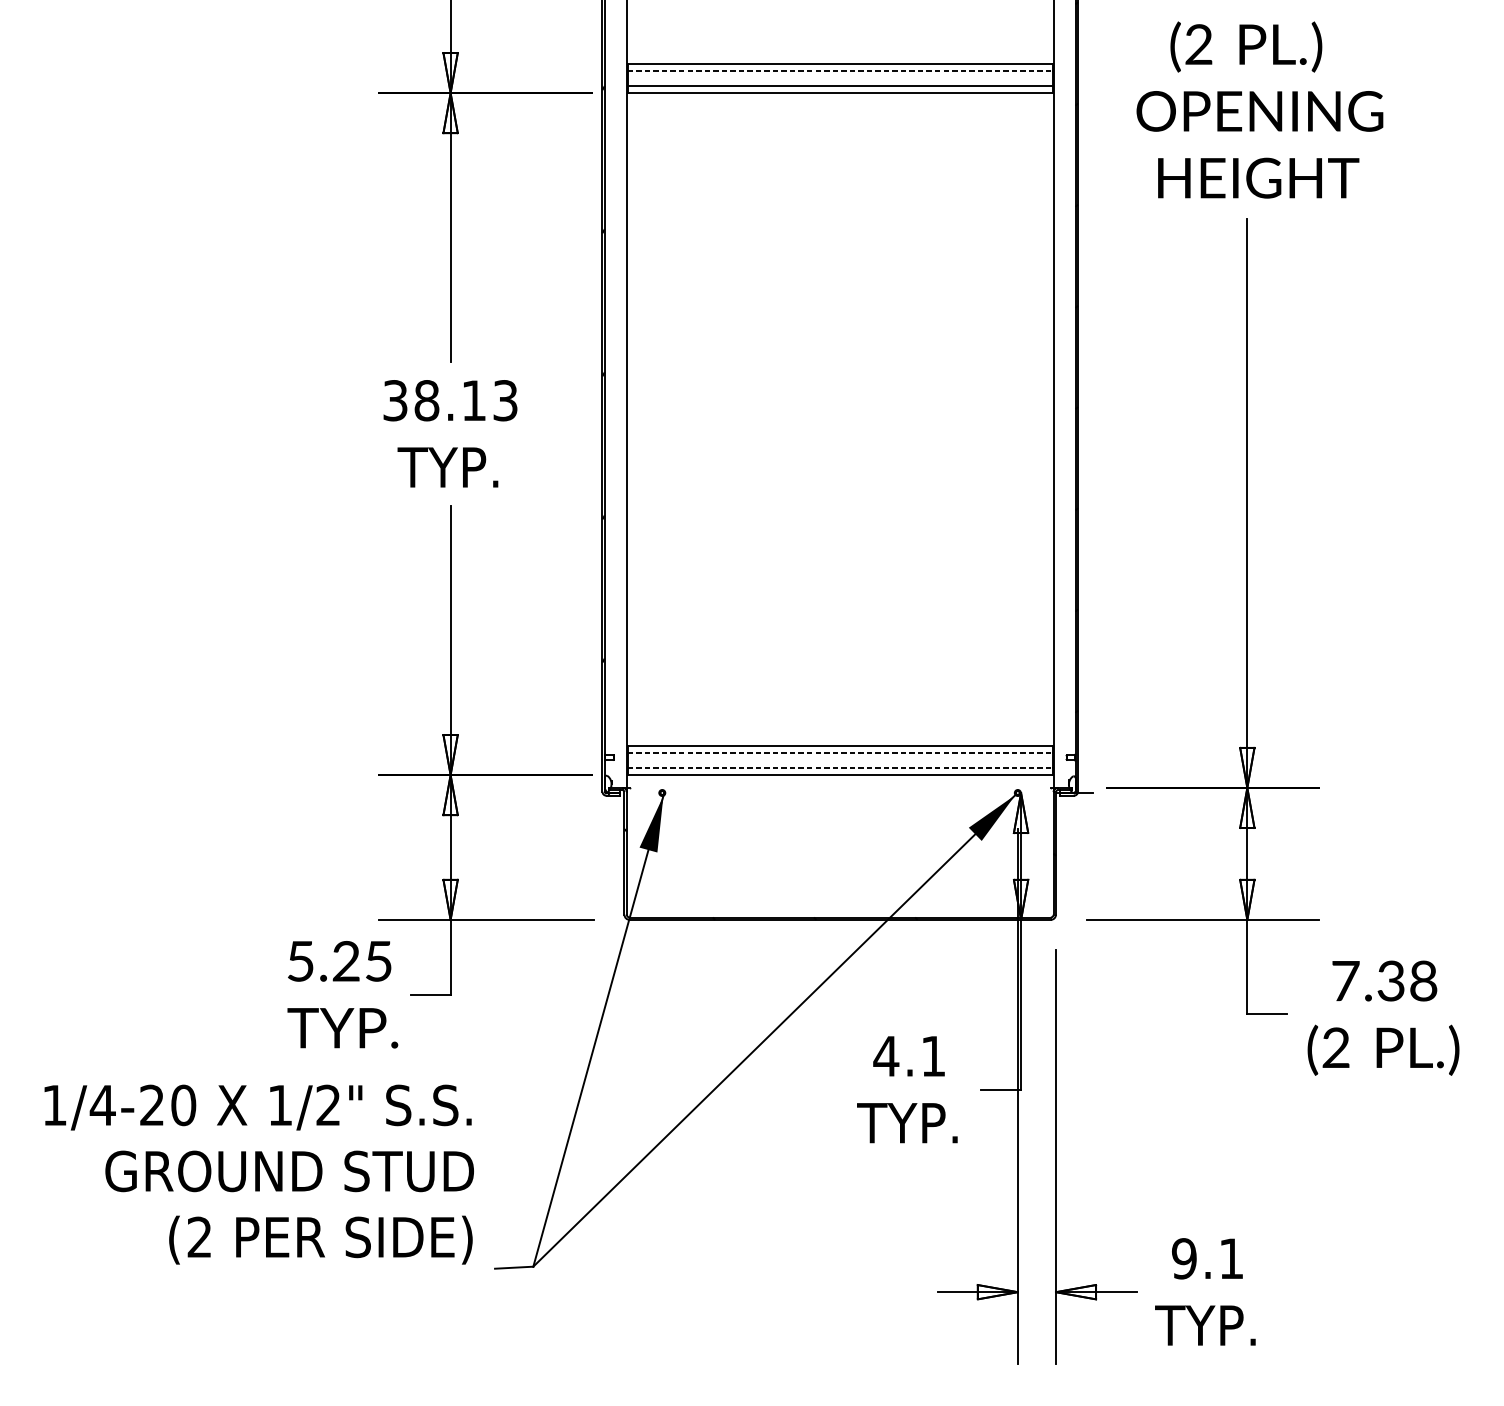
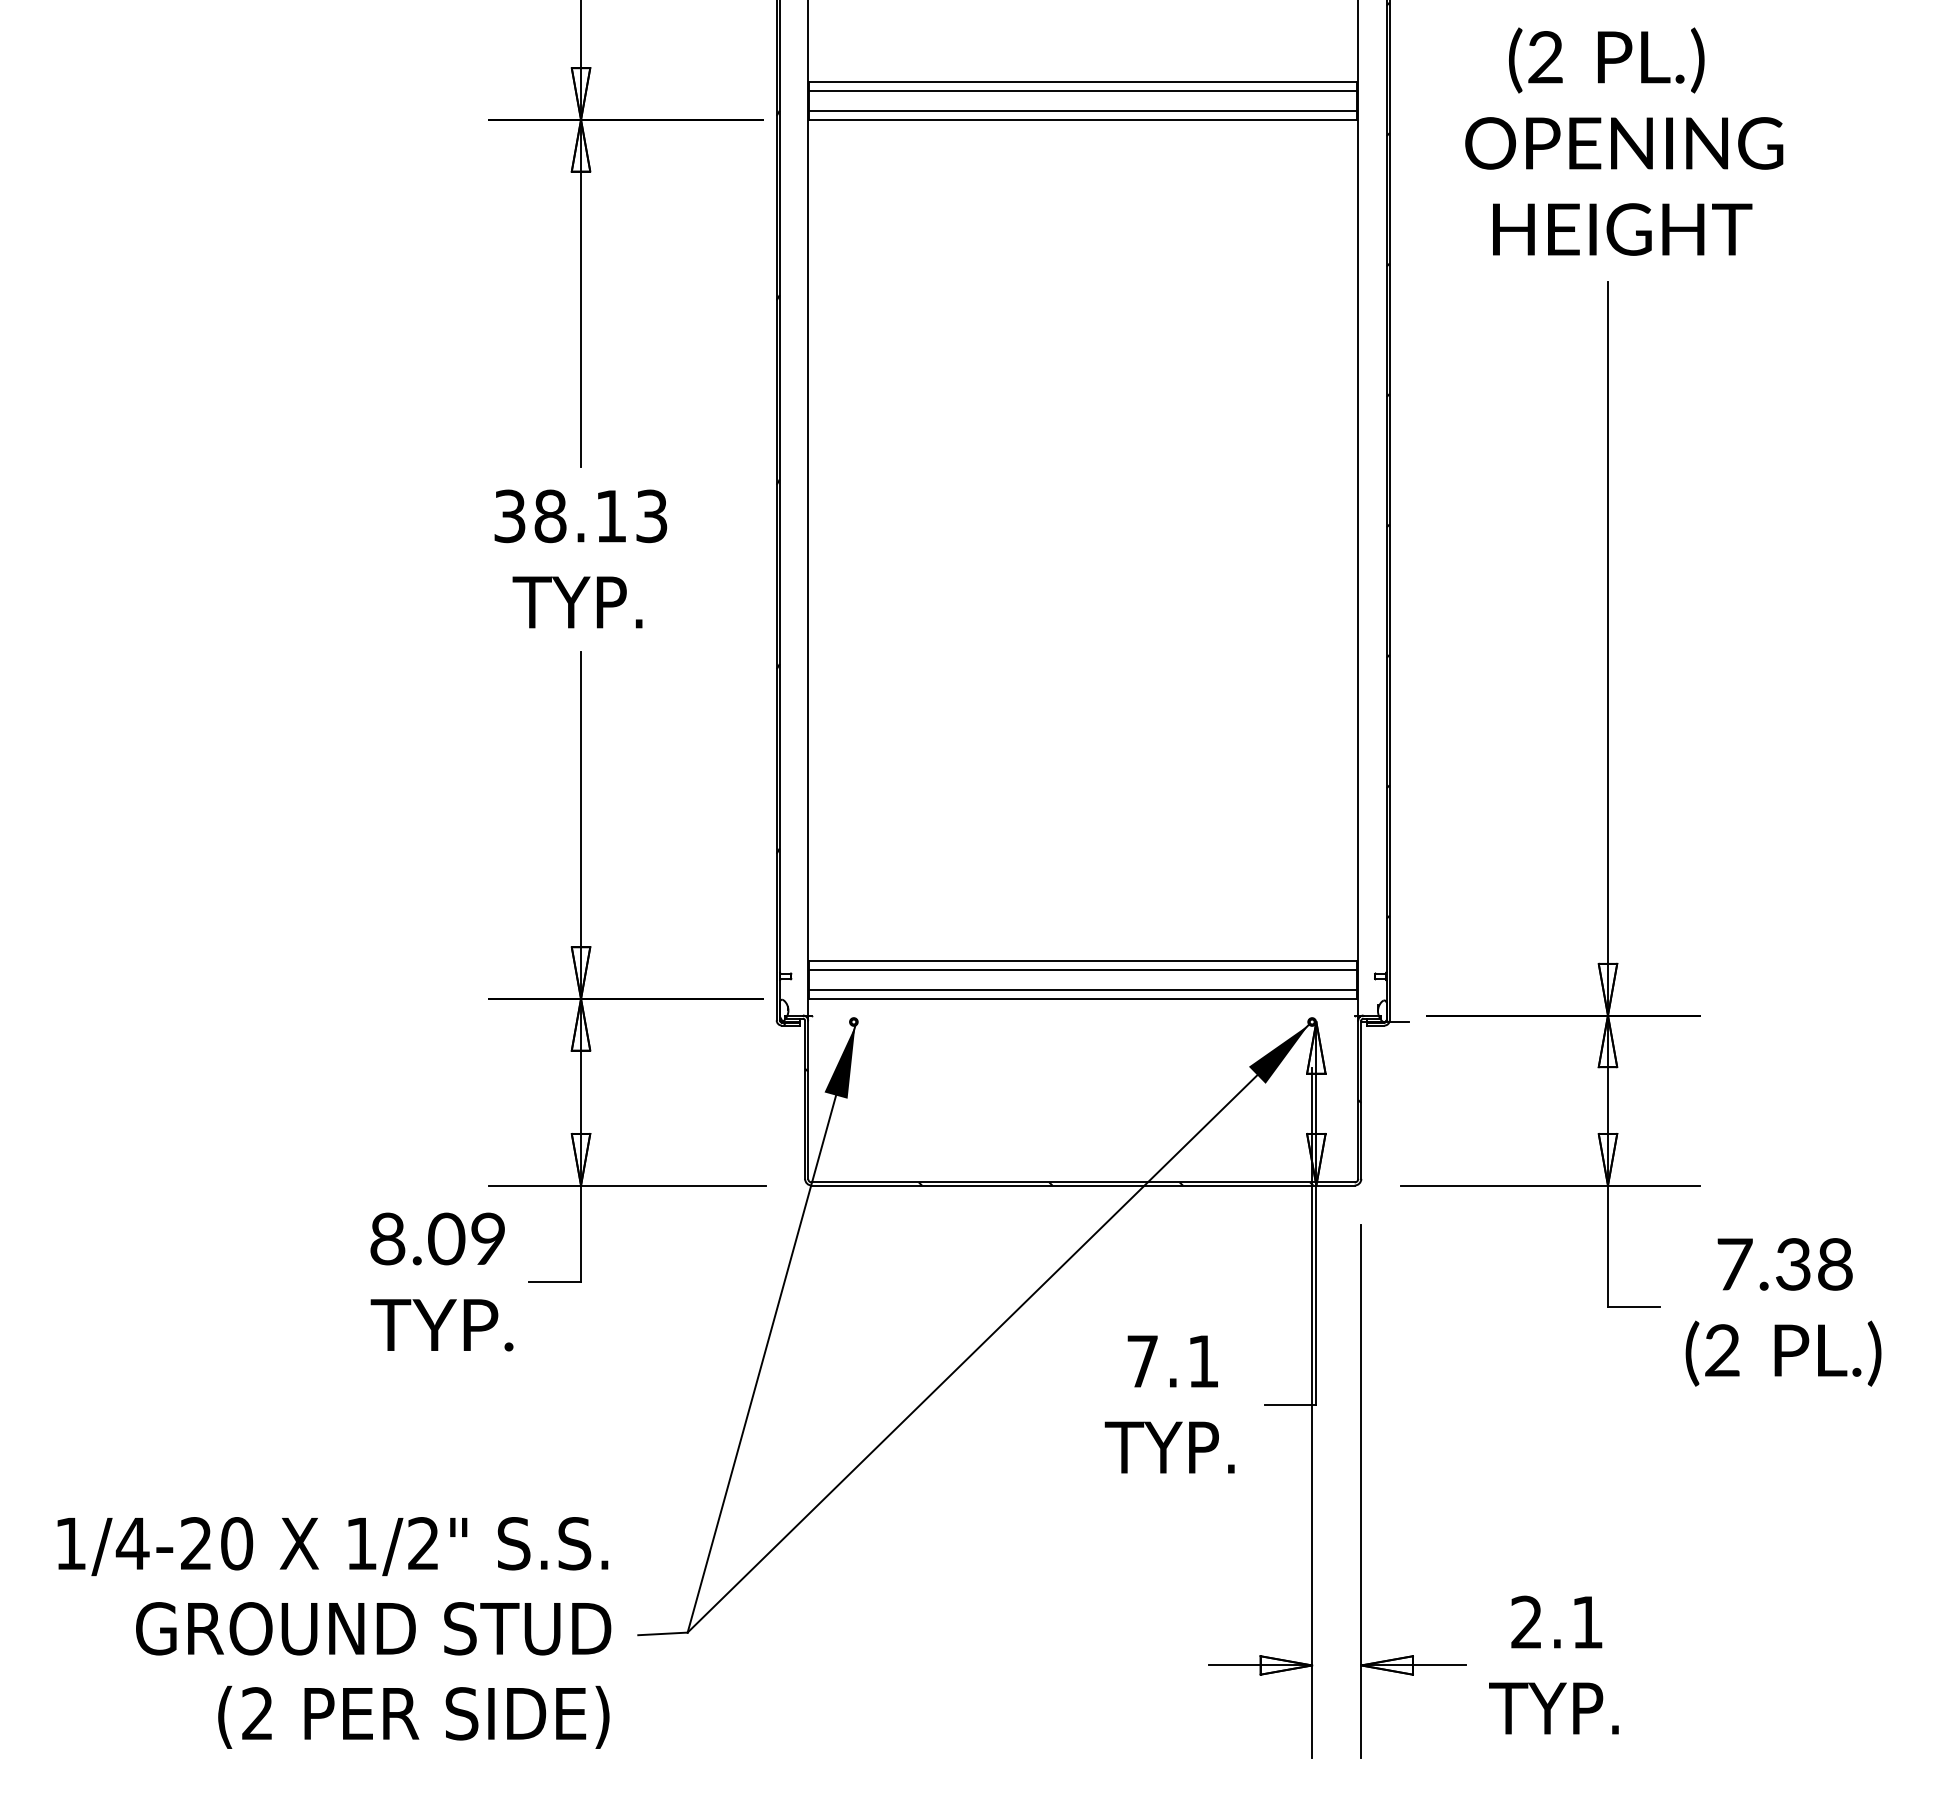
line: (840, 71) -> (1083, 91), dashed -> solid
line: (840, 753) -> (1083, 970), dashed -> solid
line: (840, 768) -> (1083, 990), dashed -> solid
text: (339, 960) -> (437, 1238), 5.25 -> 8.09
text: (886, 1056) -> (1142, 1361), 4.1 -> 7.1
text: (259, 1174) -> (334, 1632), moved
text: (1184, 1258) -> (1526, 1622), 9.1 -> 2.1

